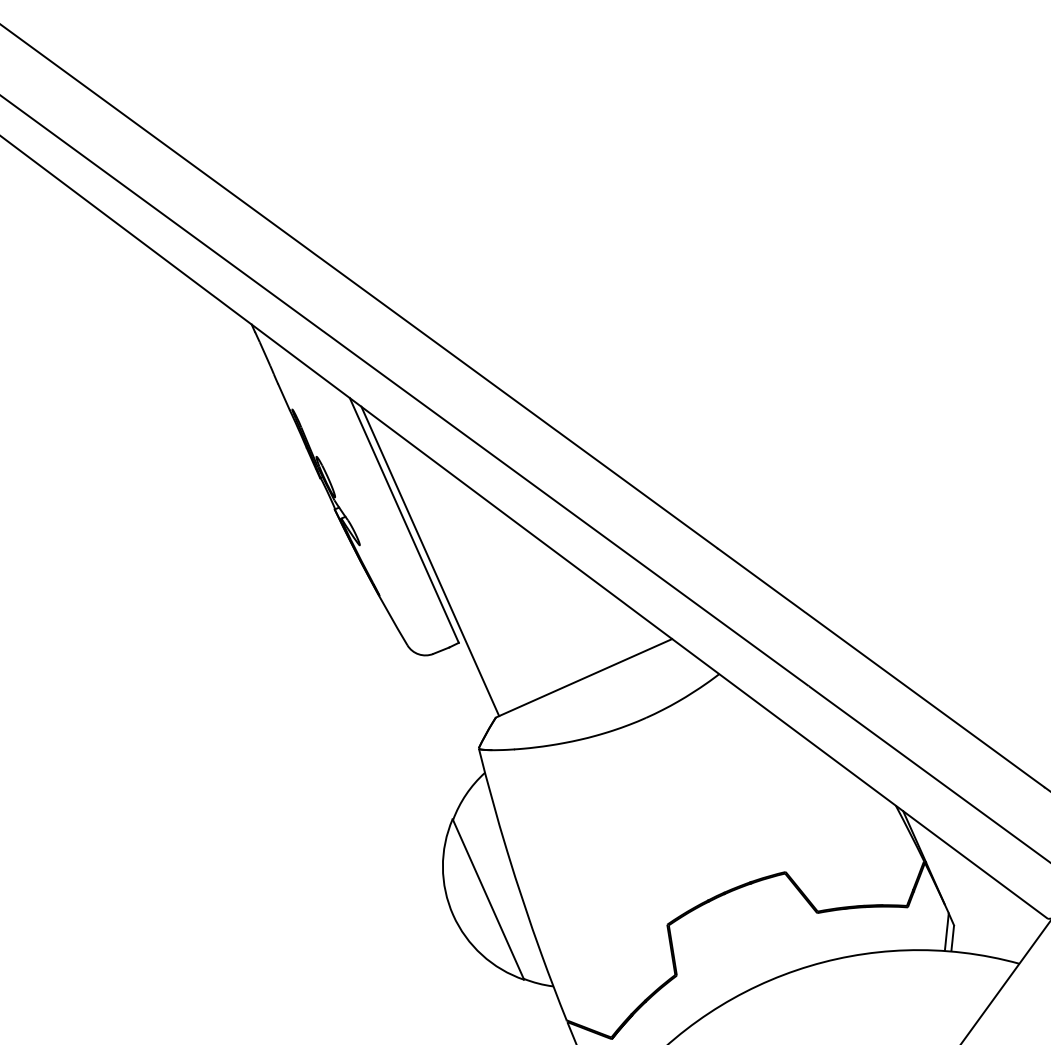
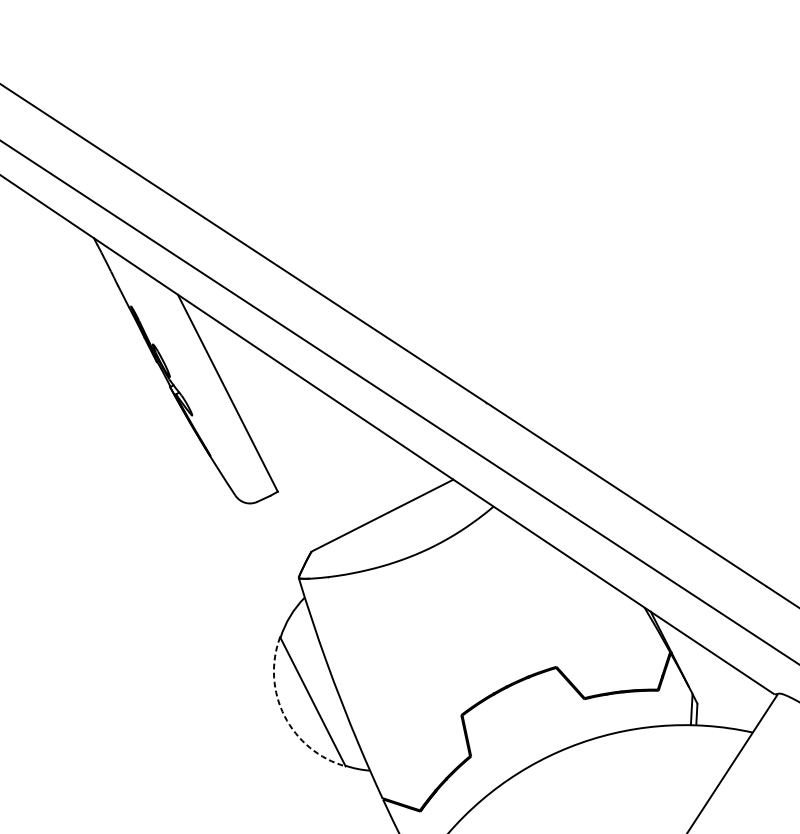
line: (430, 561) -> (251, 425), removed
arc: (453, 915) -> (284, 716), solid -> dashed

